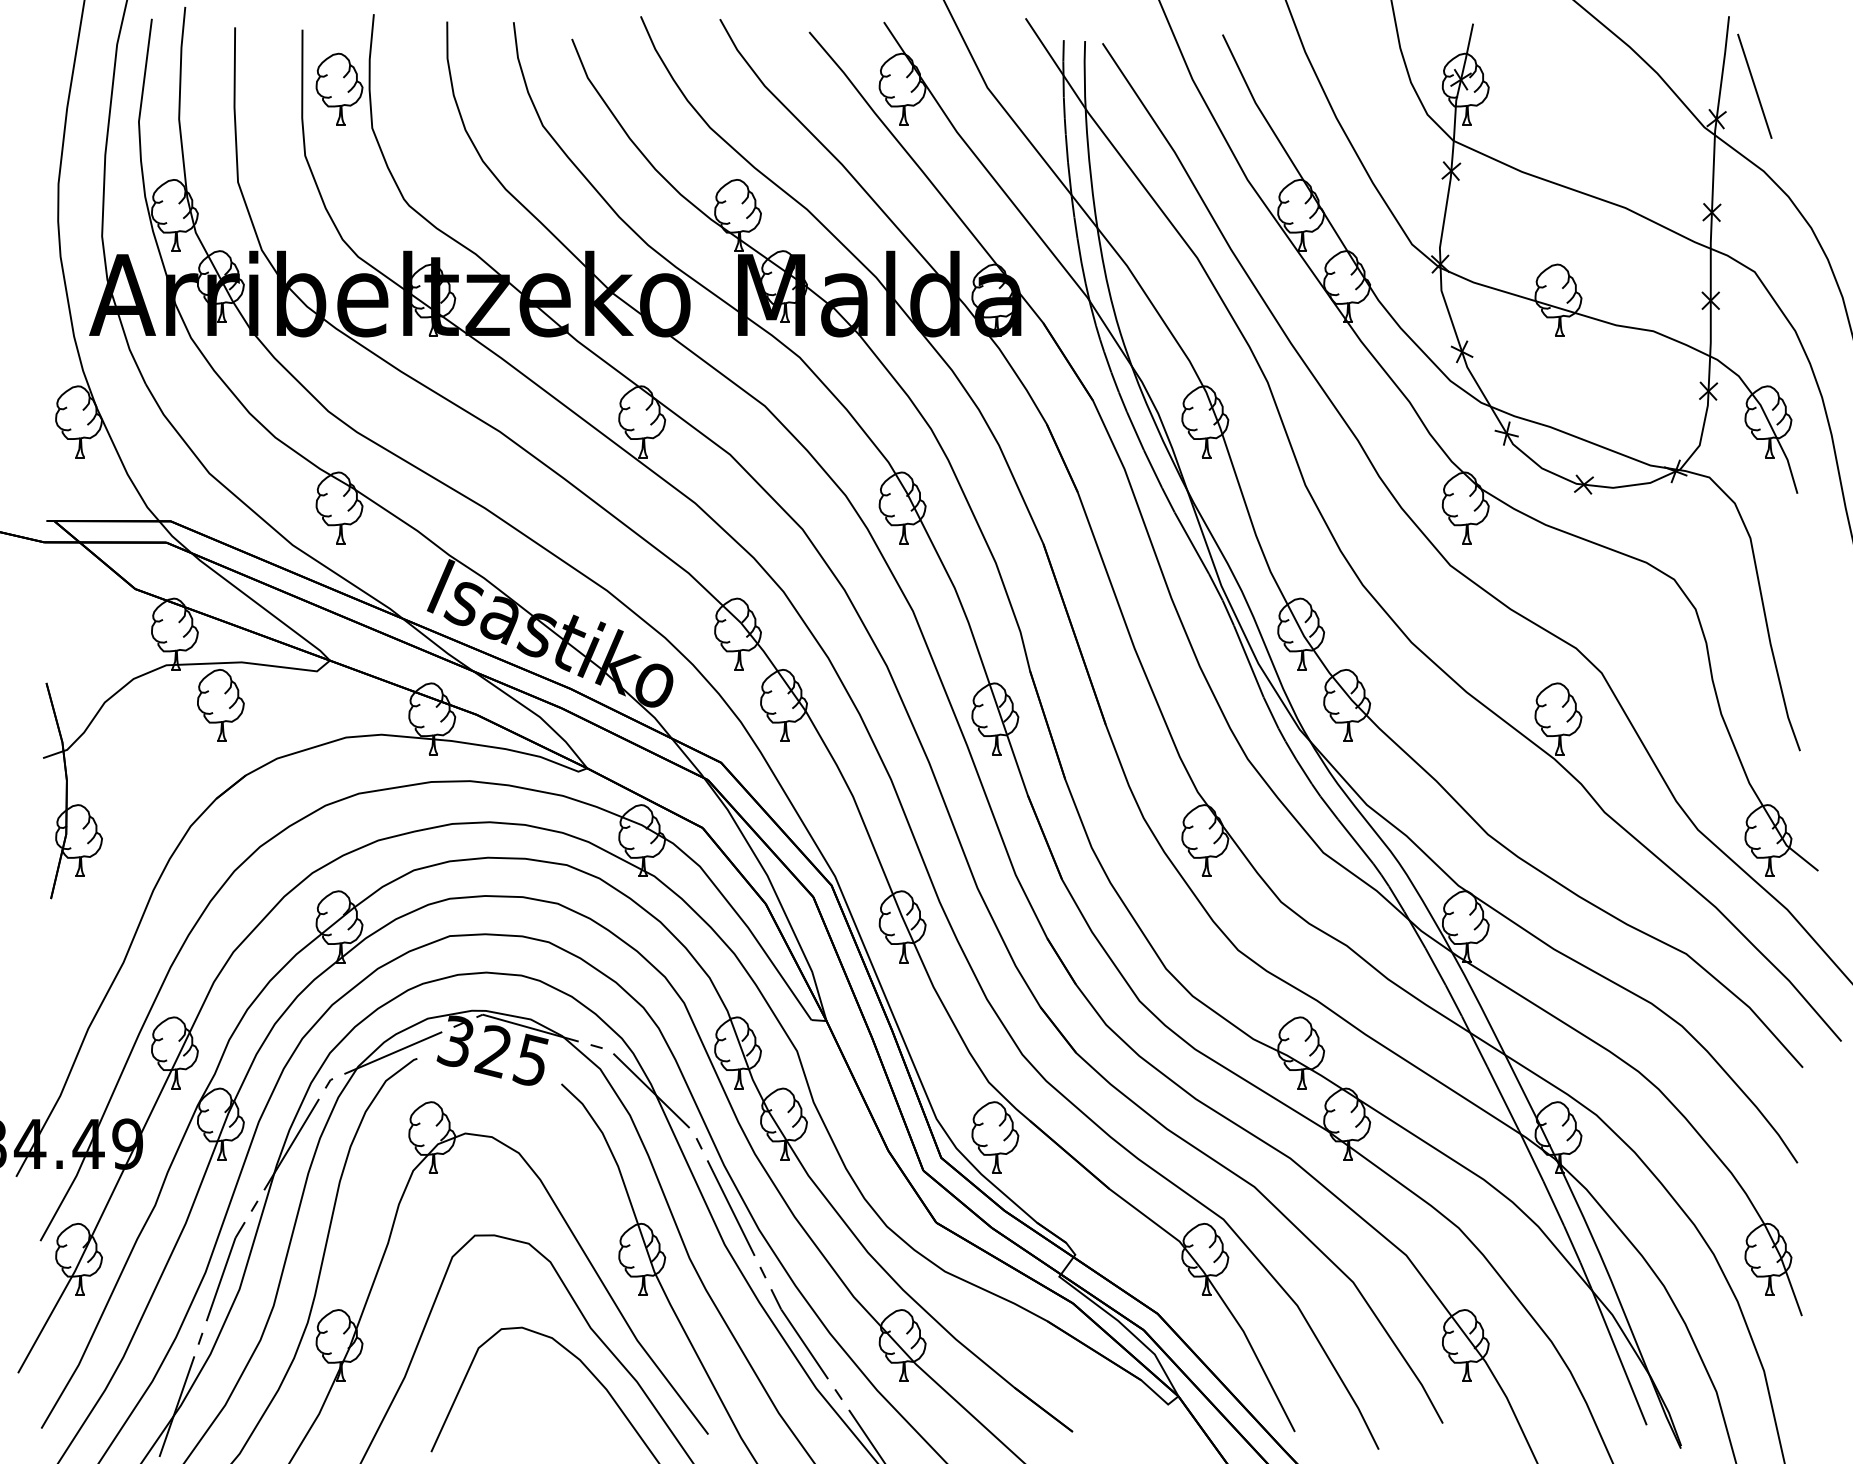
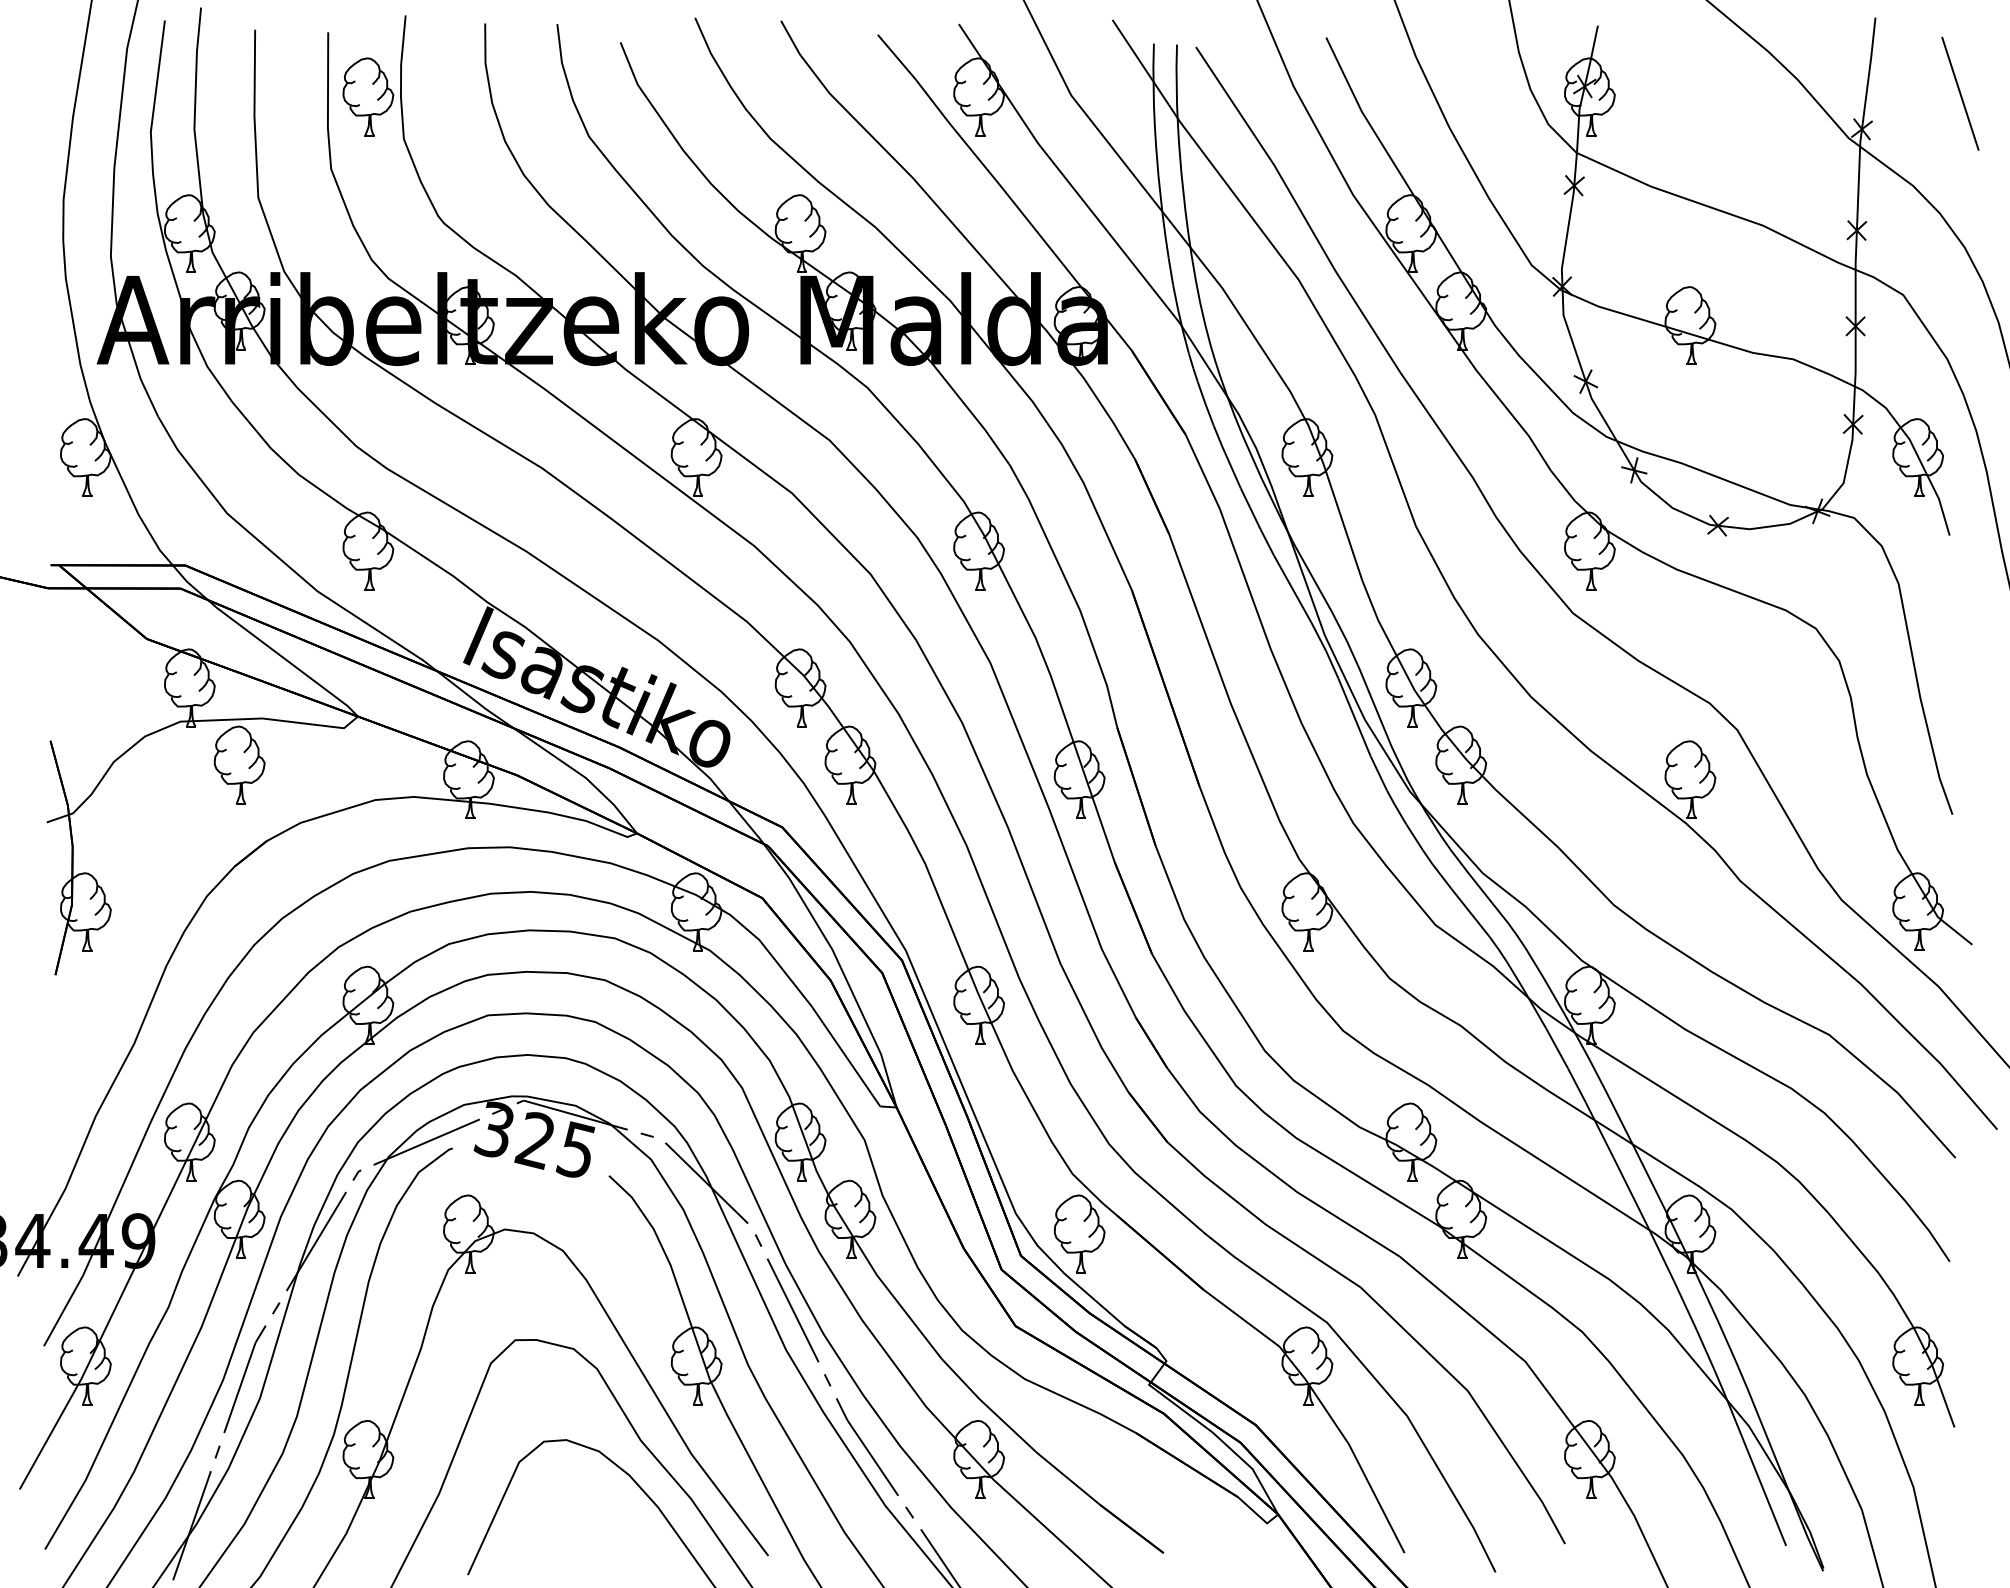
line: (1754, 86) -> (1960, 93), moved

